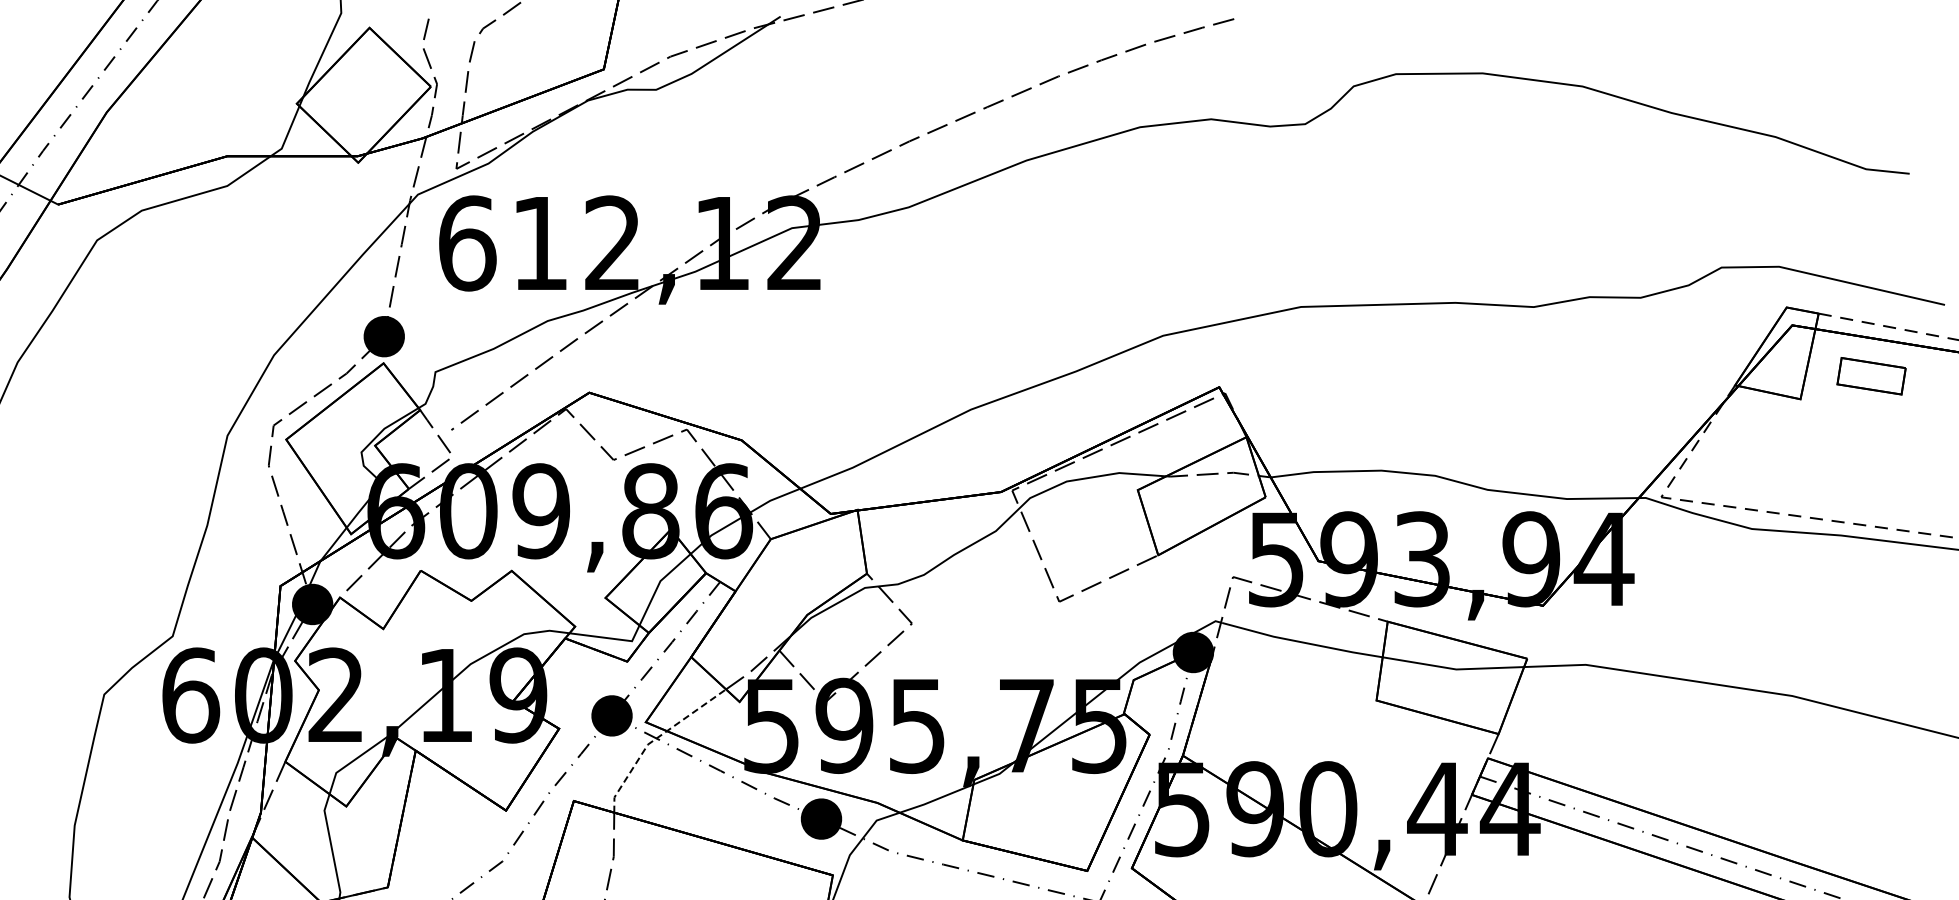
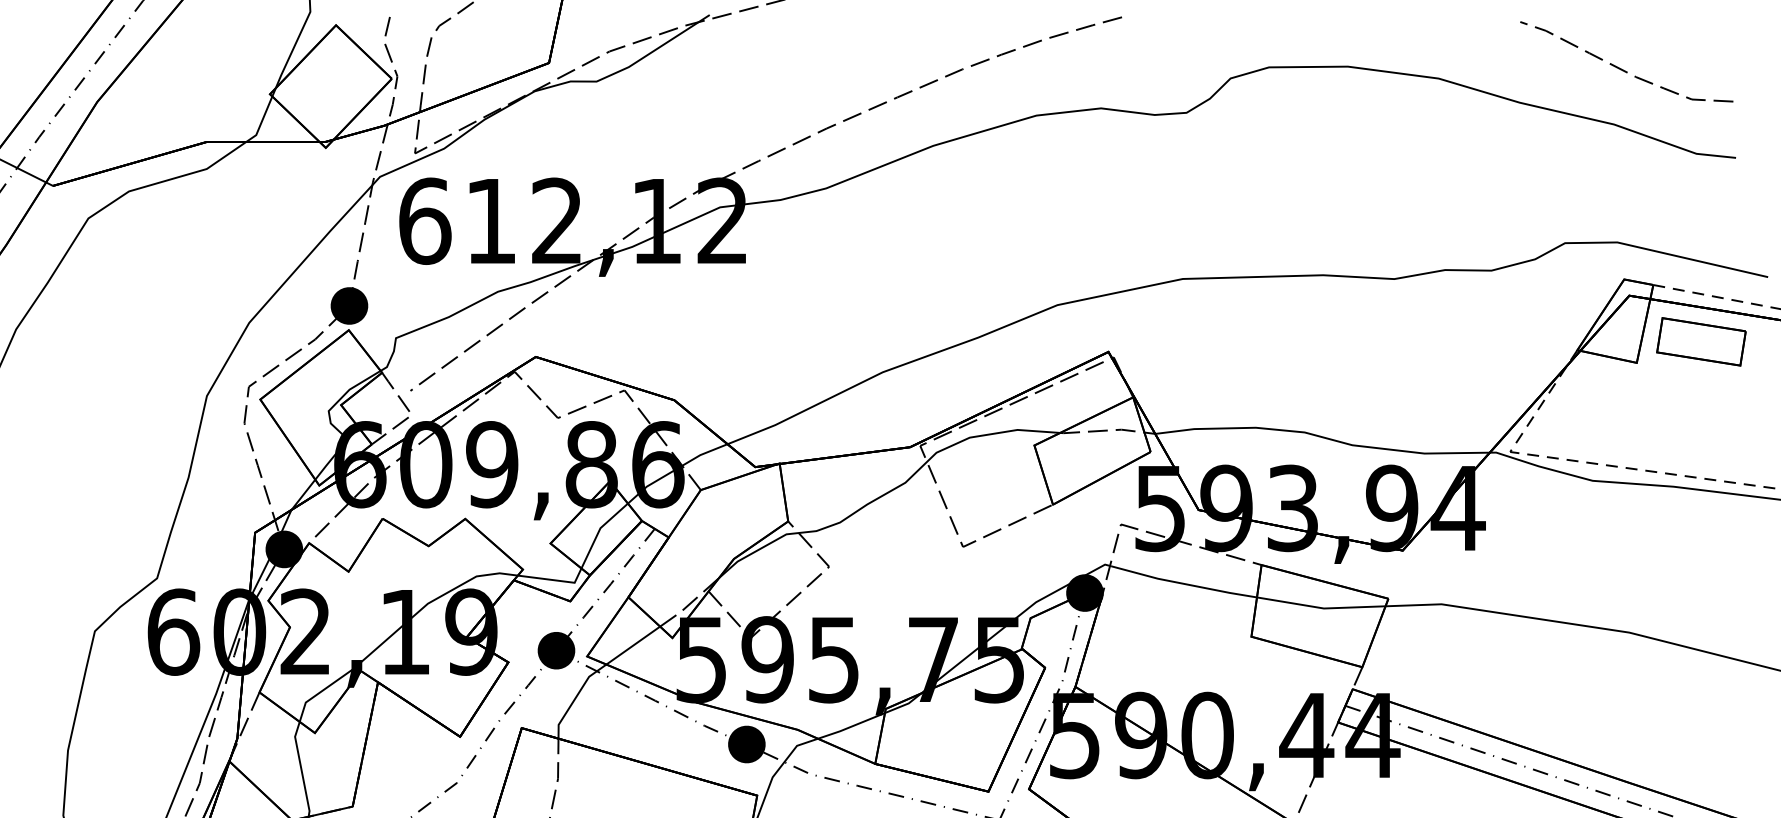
curve: (1785, 76) -> (1623, 69), added
part: (1871, 376) -> (1701, 342), size x1.43
line: (654, 739) -> (595, 672), dashed -> solid

